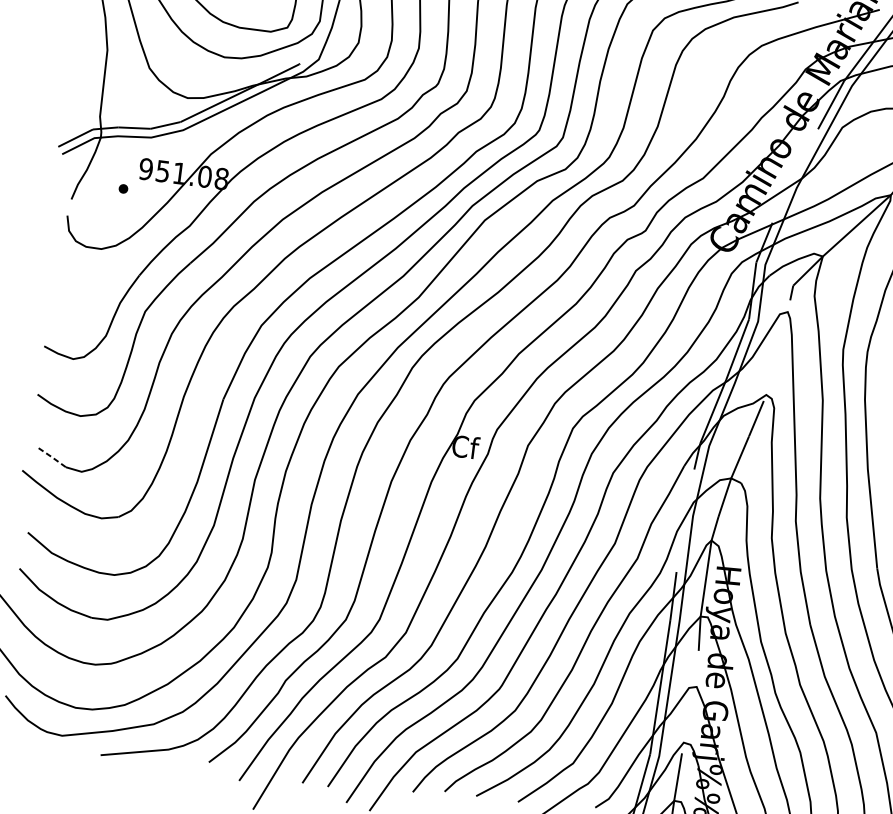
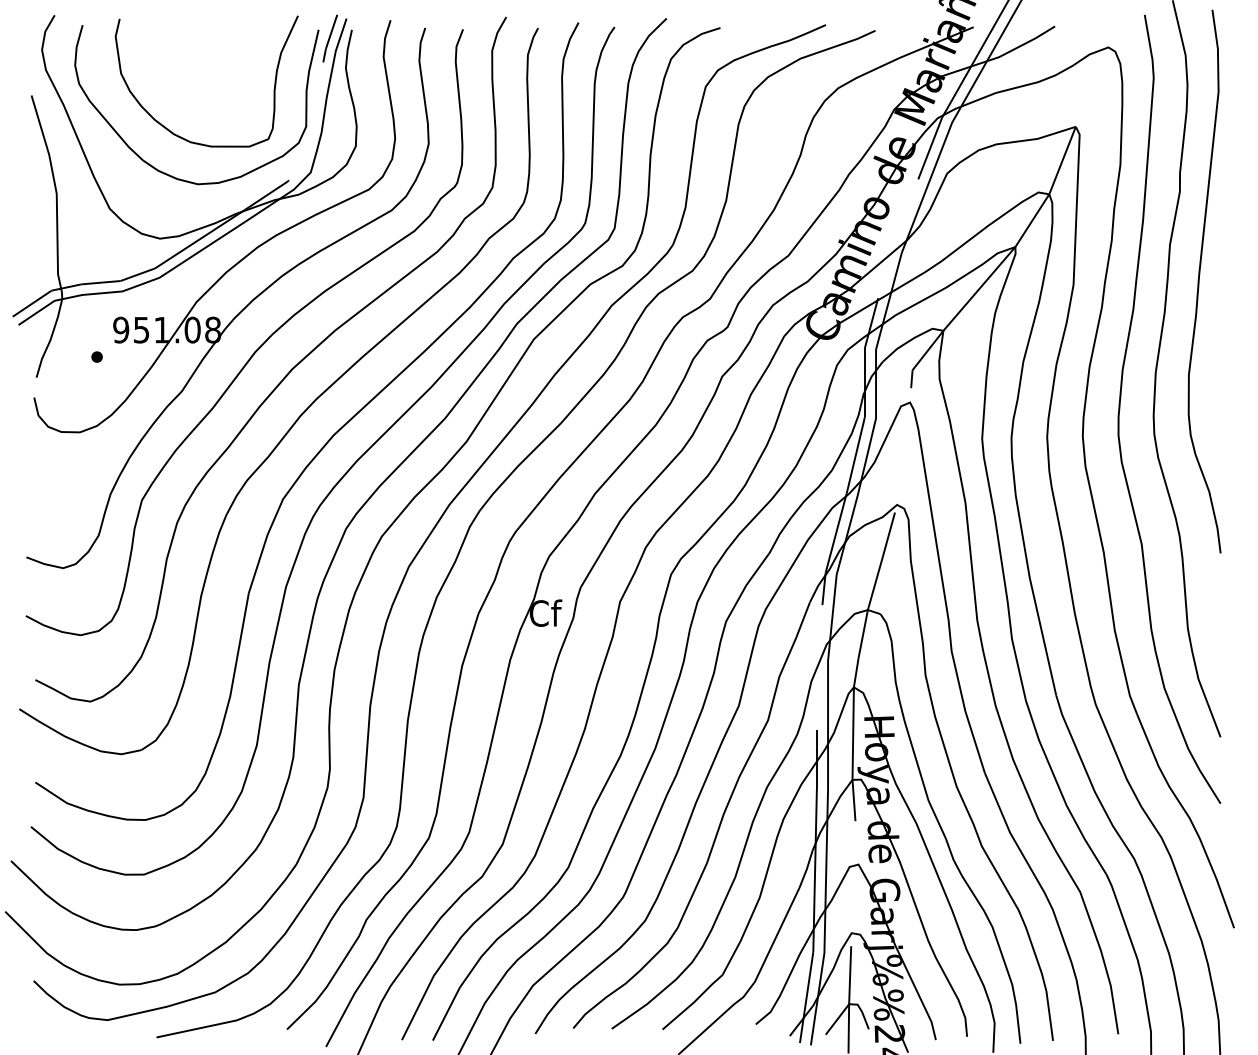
line: (52, 457) -> (53, 688), dashed -> solid

